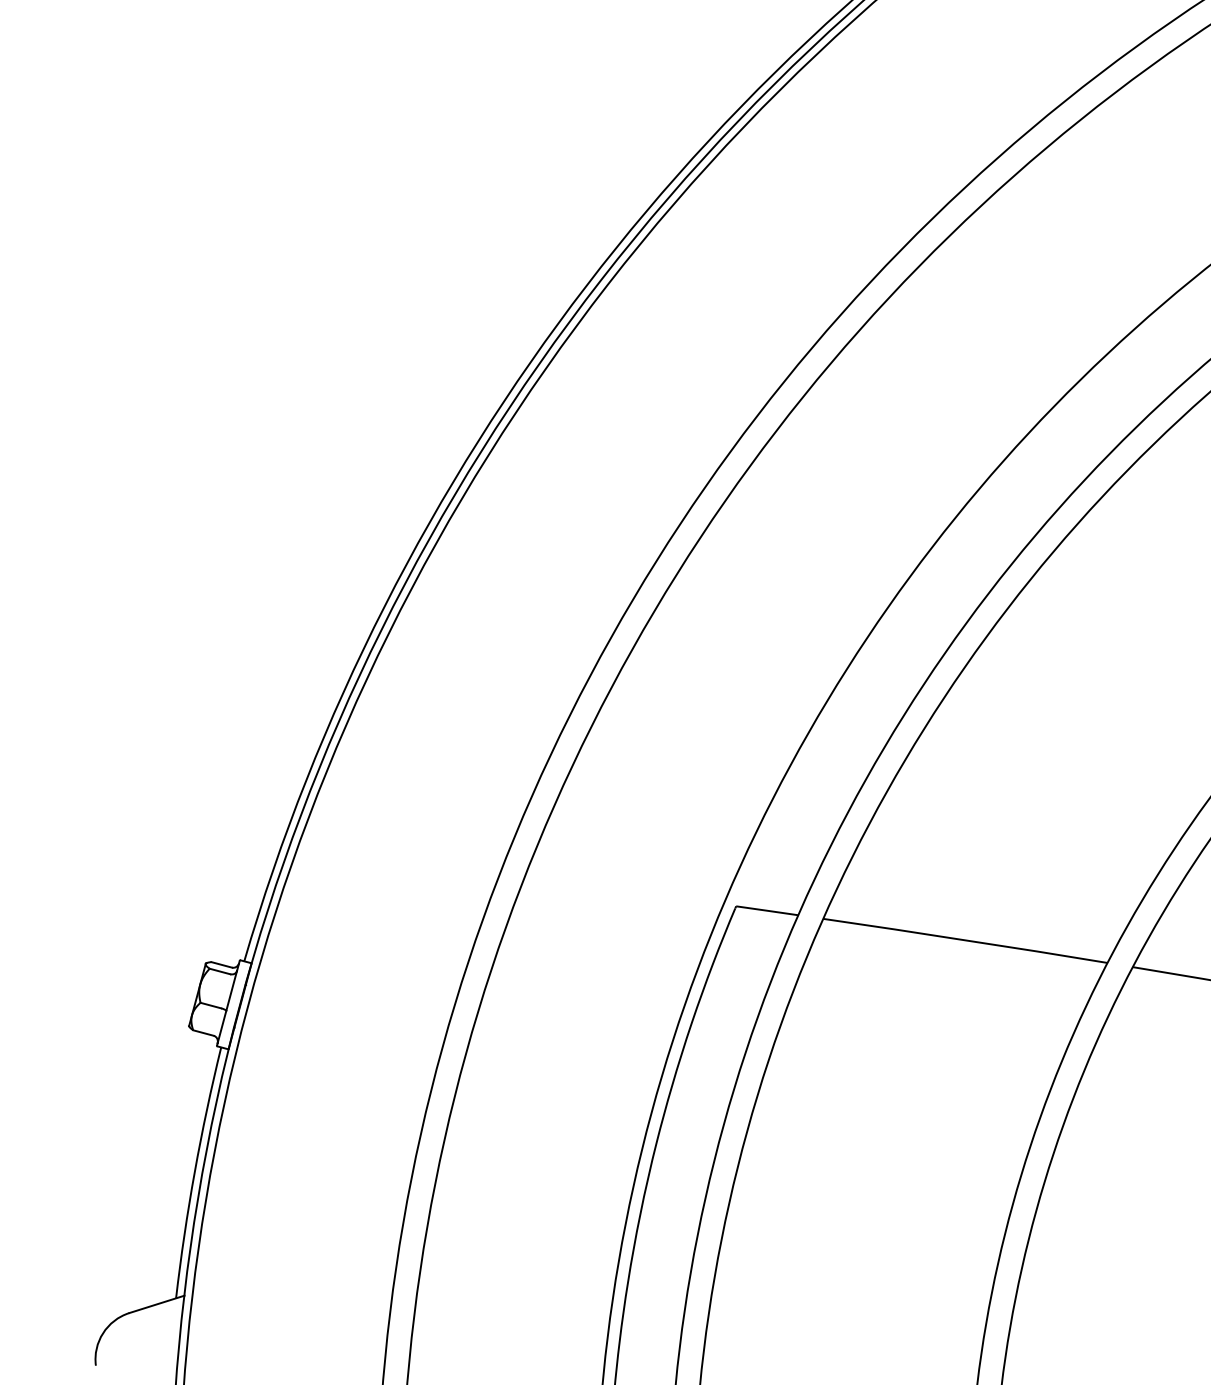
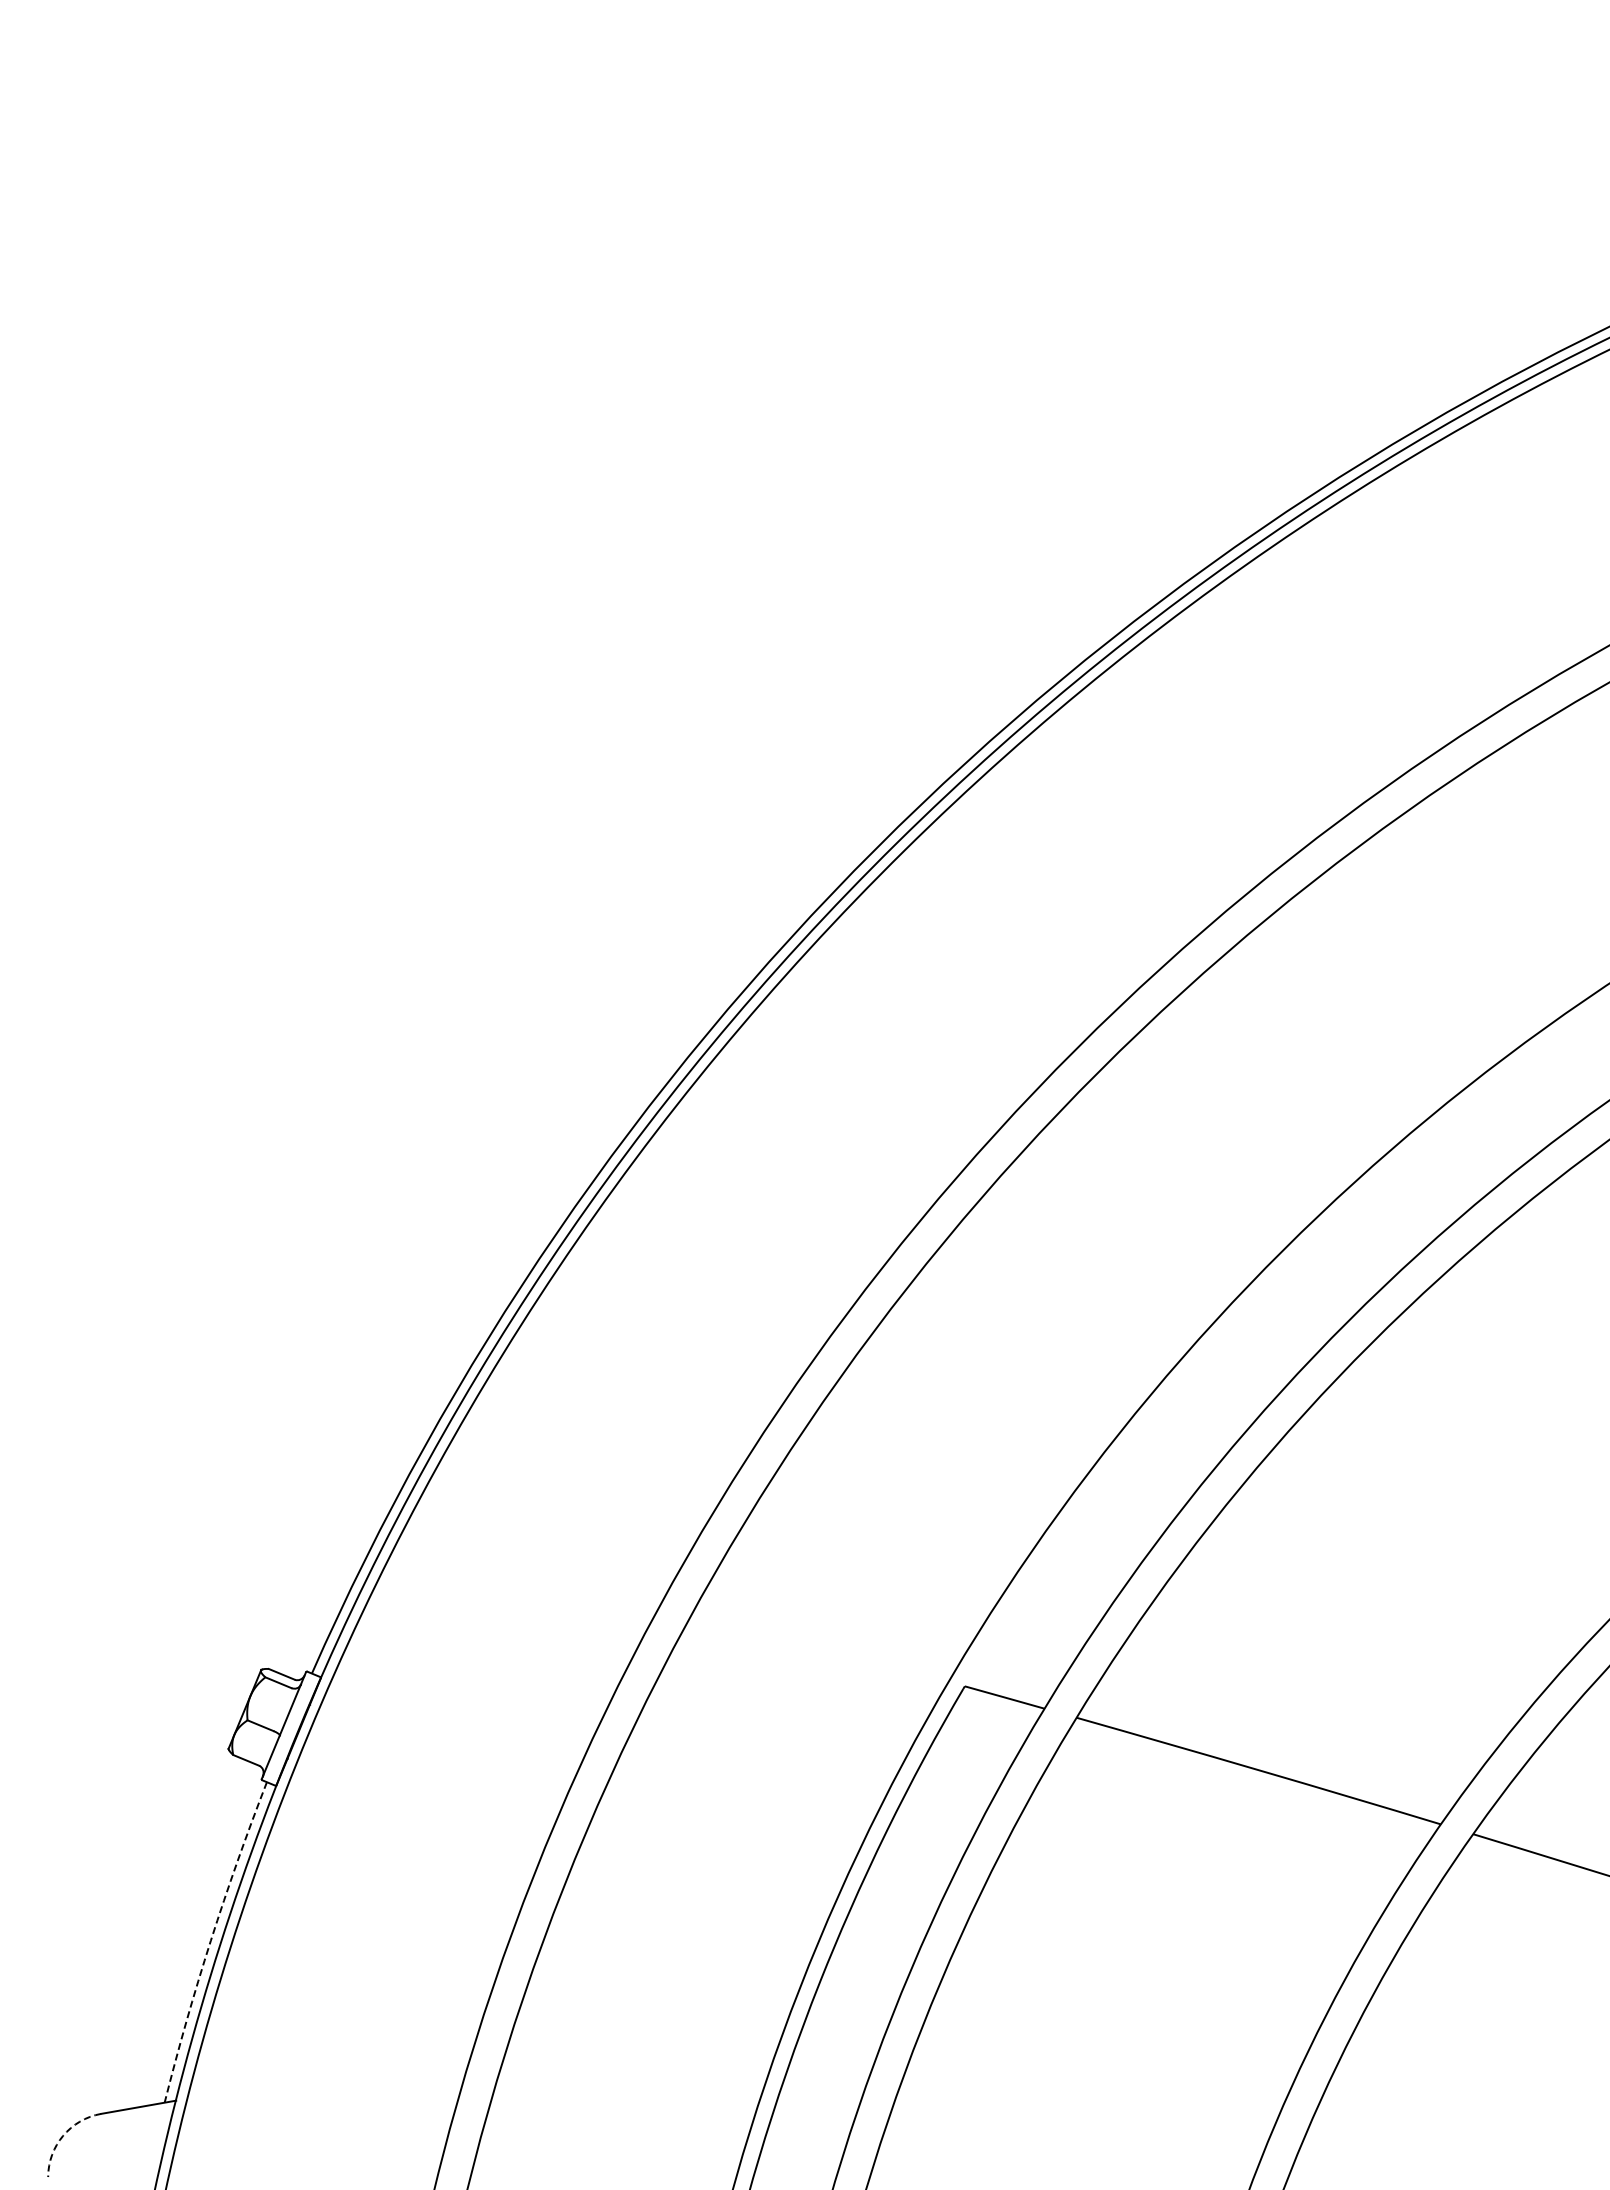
arc: (194, 1171) -> (210, 1940), solid -> dashed
arc: (103, 1332) -> (63, 2135), solid -> dashed

